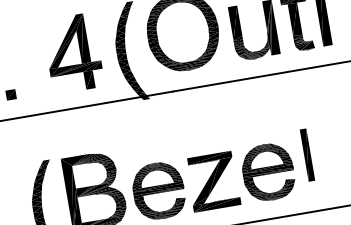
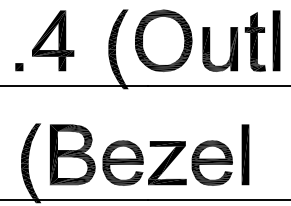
part: (73, 52) -> (53, 40), moved
part: (307, 154) -> (245, 154), size x1.43

